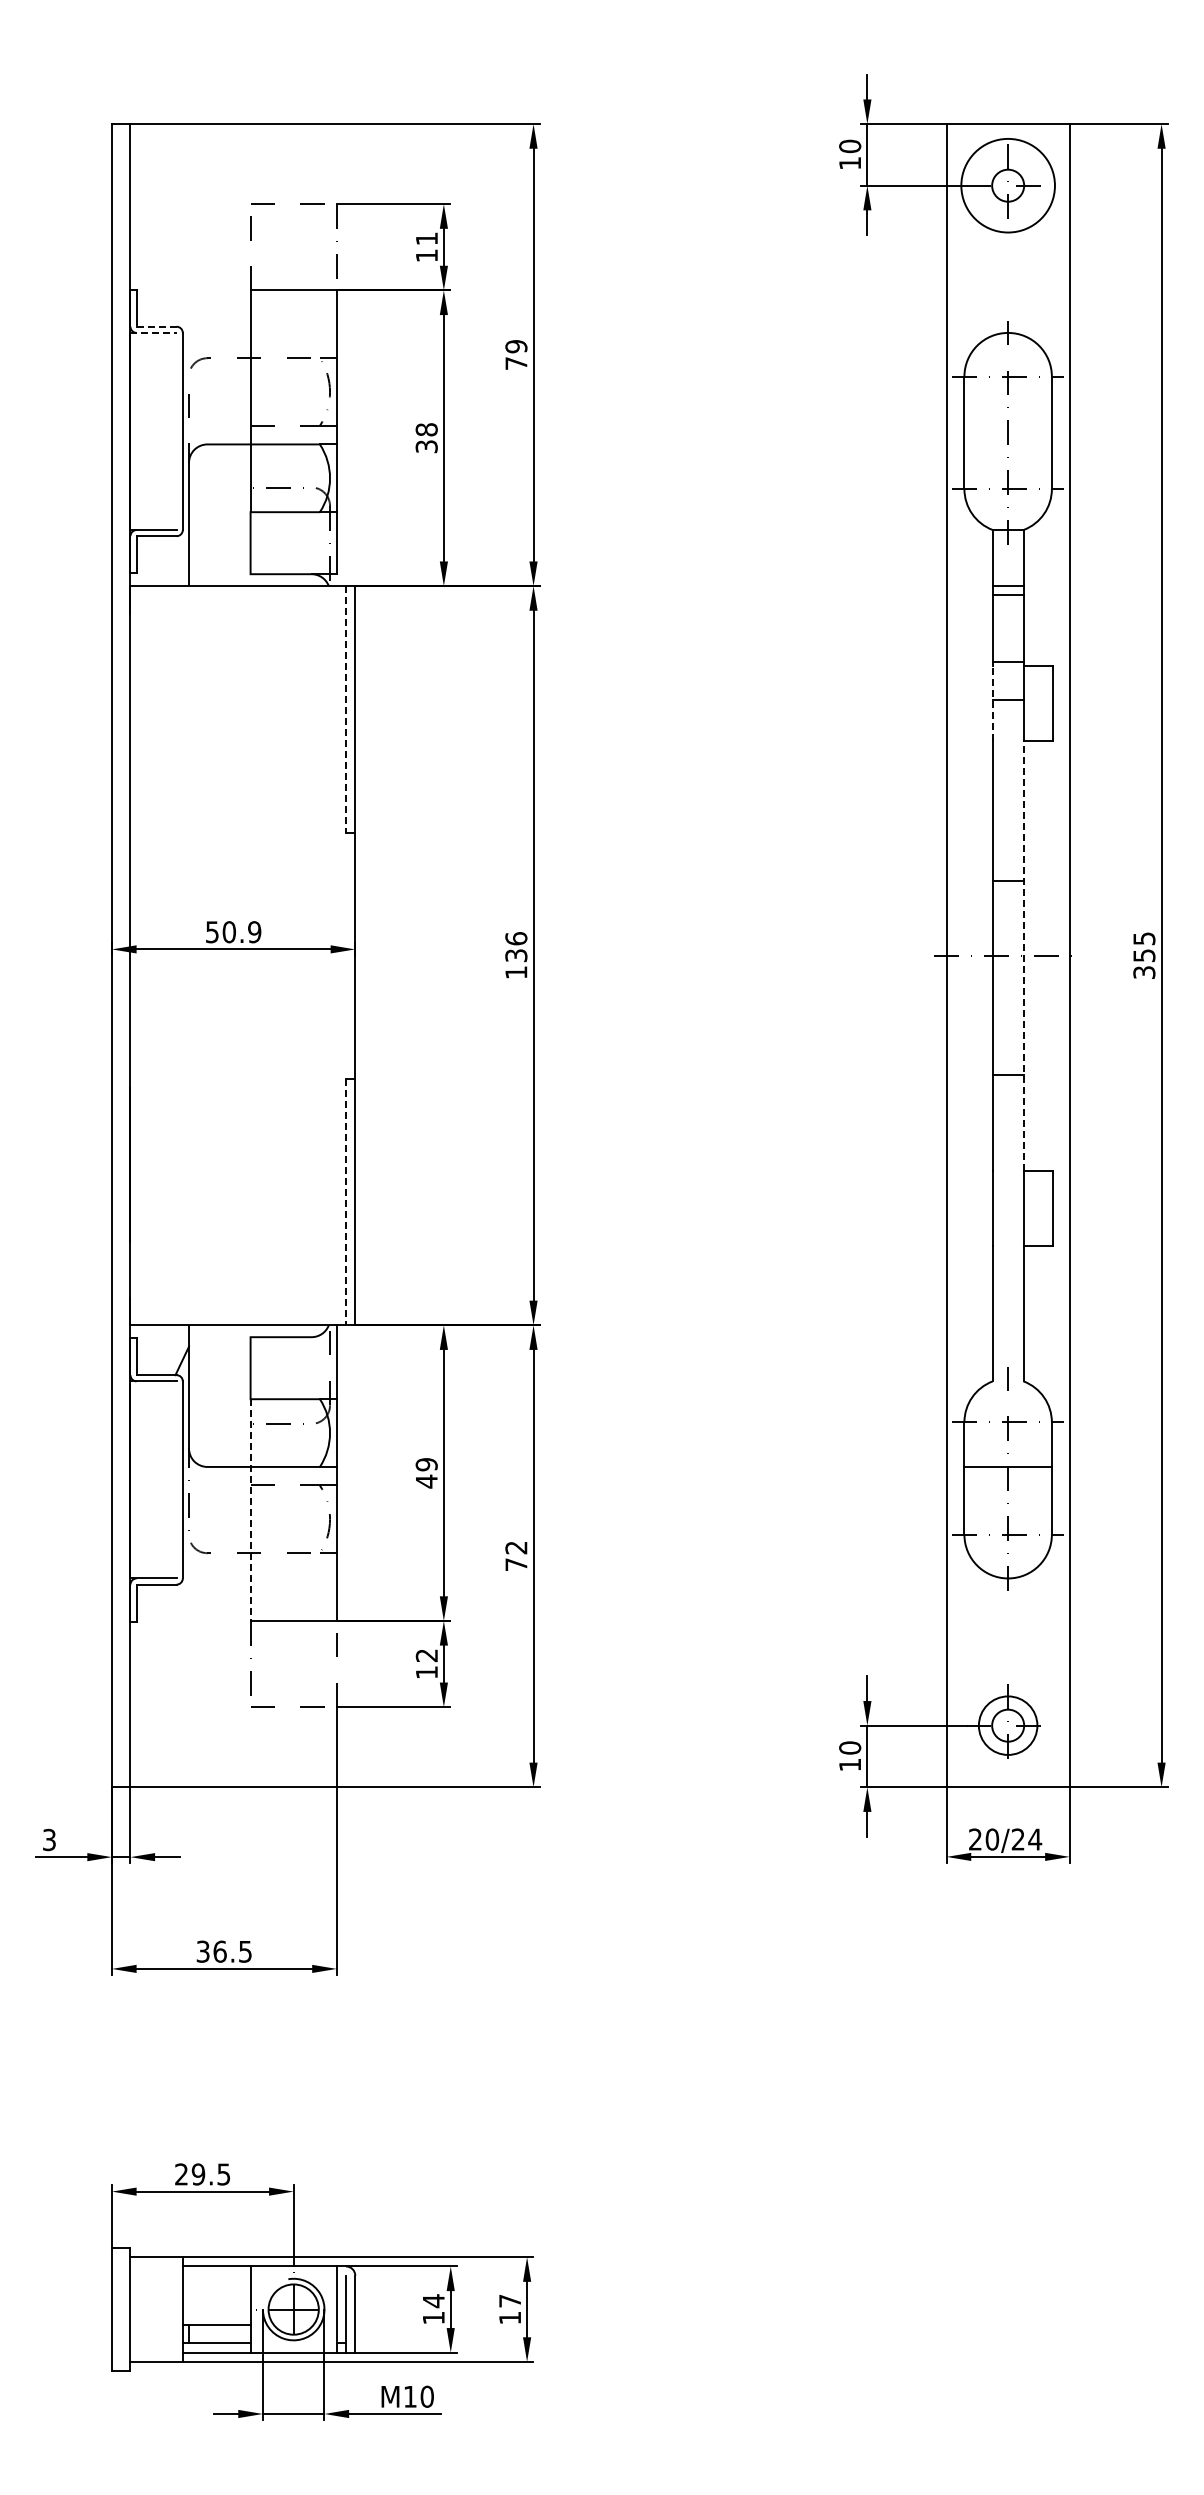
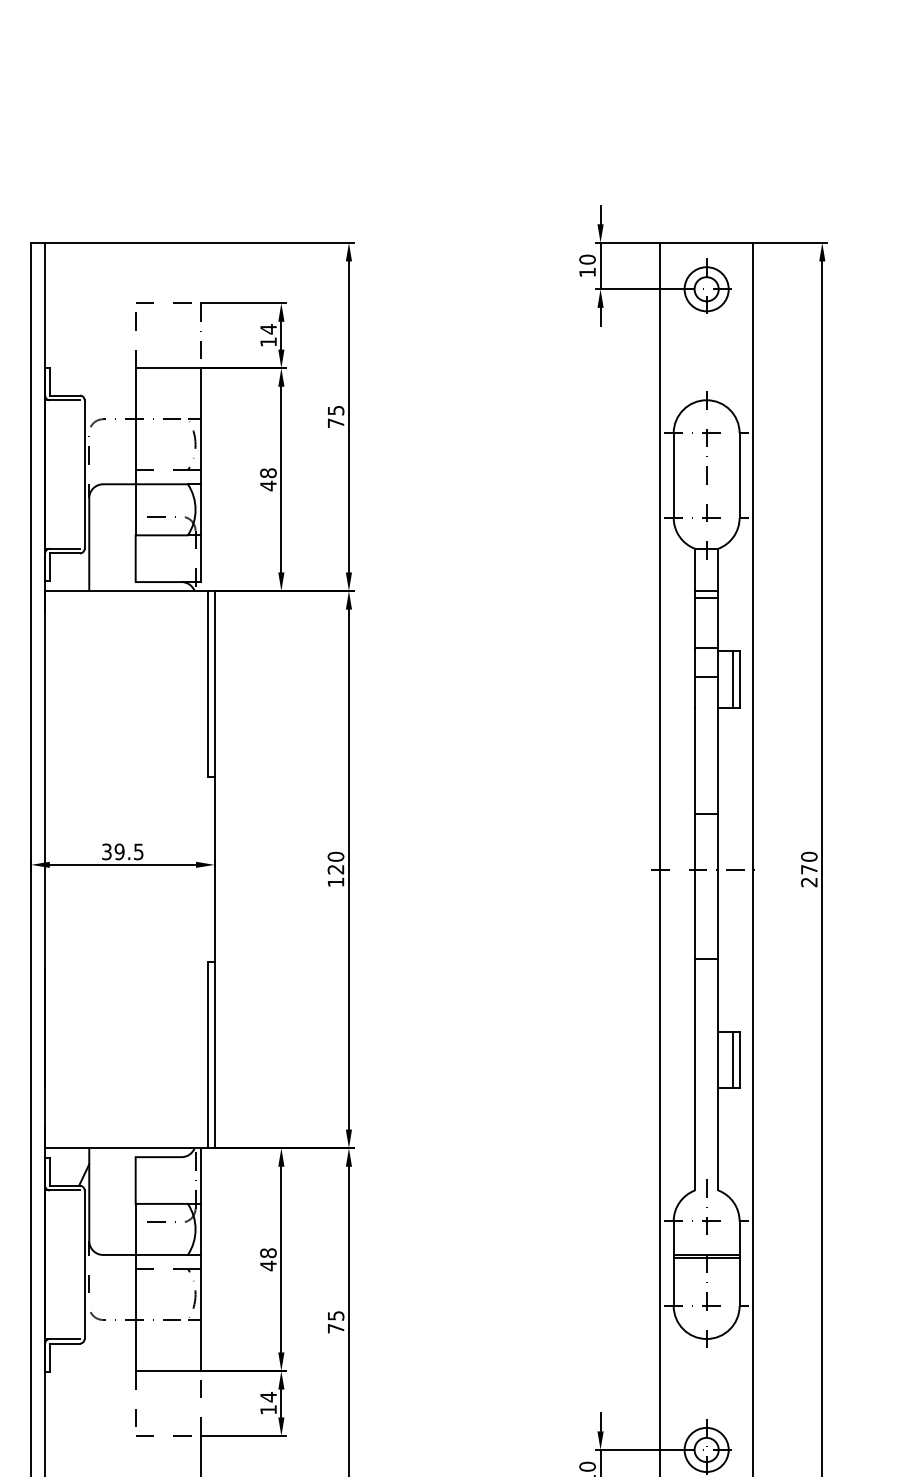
circle: (1007, 185) -> (706, 289), size x0.62
text: (426, 238) -> (268, 329), 11 -> 14
line: (157, 326) -> (65, 395), dashed -> solid
line: (154, 332) -> (63, 399), dashed -> solid
text: (516, 346) -> (336, 410), 79 -> 75
text: (426, 446) -> (268, 485), 38 -> 48
line: (1043, 702) -> (733, 678), added
line: (992, 703) -> (694, 679), dashed -> solid
line: (346, 709) -> (207, 684), dashed -> solid
text: (233, 932) -> (122, 852), 50.9 -> 39.5
text: (516, 947) -> (336, 863), 136 -> 120
line: (1023, 955) -> (718, 869), dashed -> solid
text: (1144, 955) -> (809, 869), 355 -> 270
line: (346, 1202) -> (207, 1055), dashed -> solid
line: (1043, 1207) -> (733, 1059), added
text: (426, 1464) -> (268, 1253), 49 -> 48
line: (1007, 1471) -> (706, 1258), added
line: (250, 1510) -> (135, 1287), dashed -> solid
text: (516, 1547) -> (336, 1315), 72 -> 75
text: (426, 1655) -> (268, 1397), 12 -> 14

